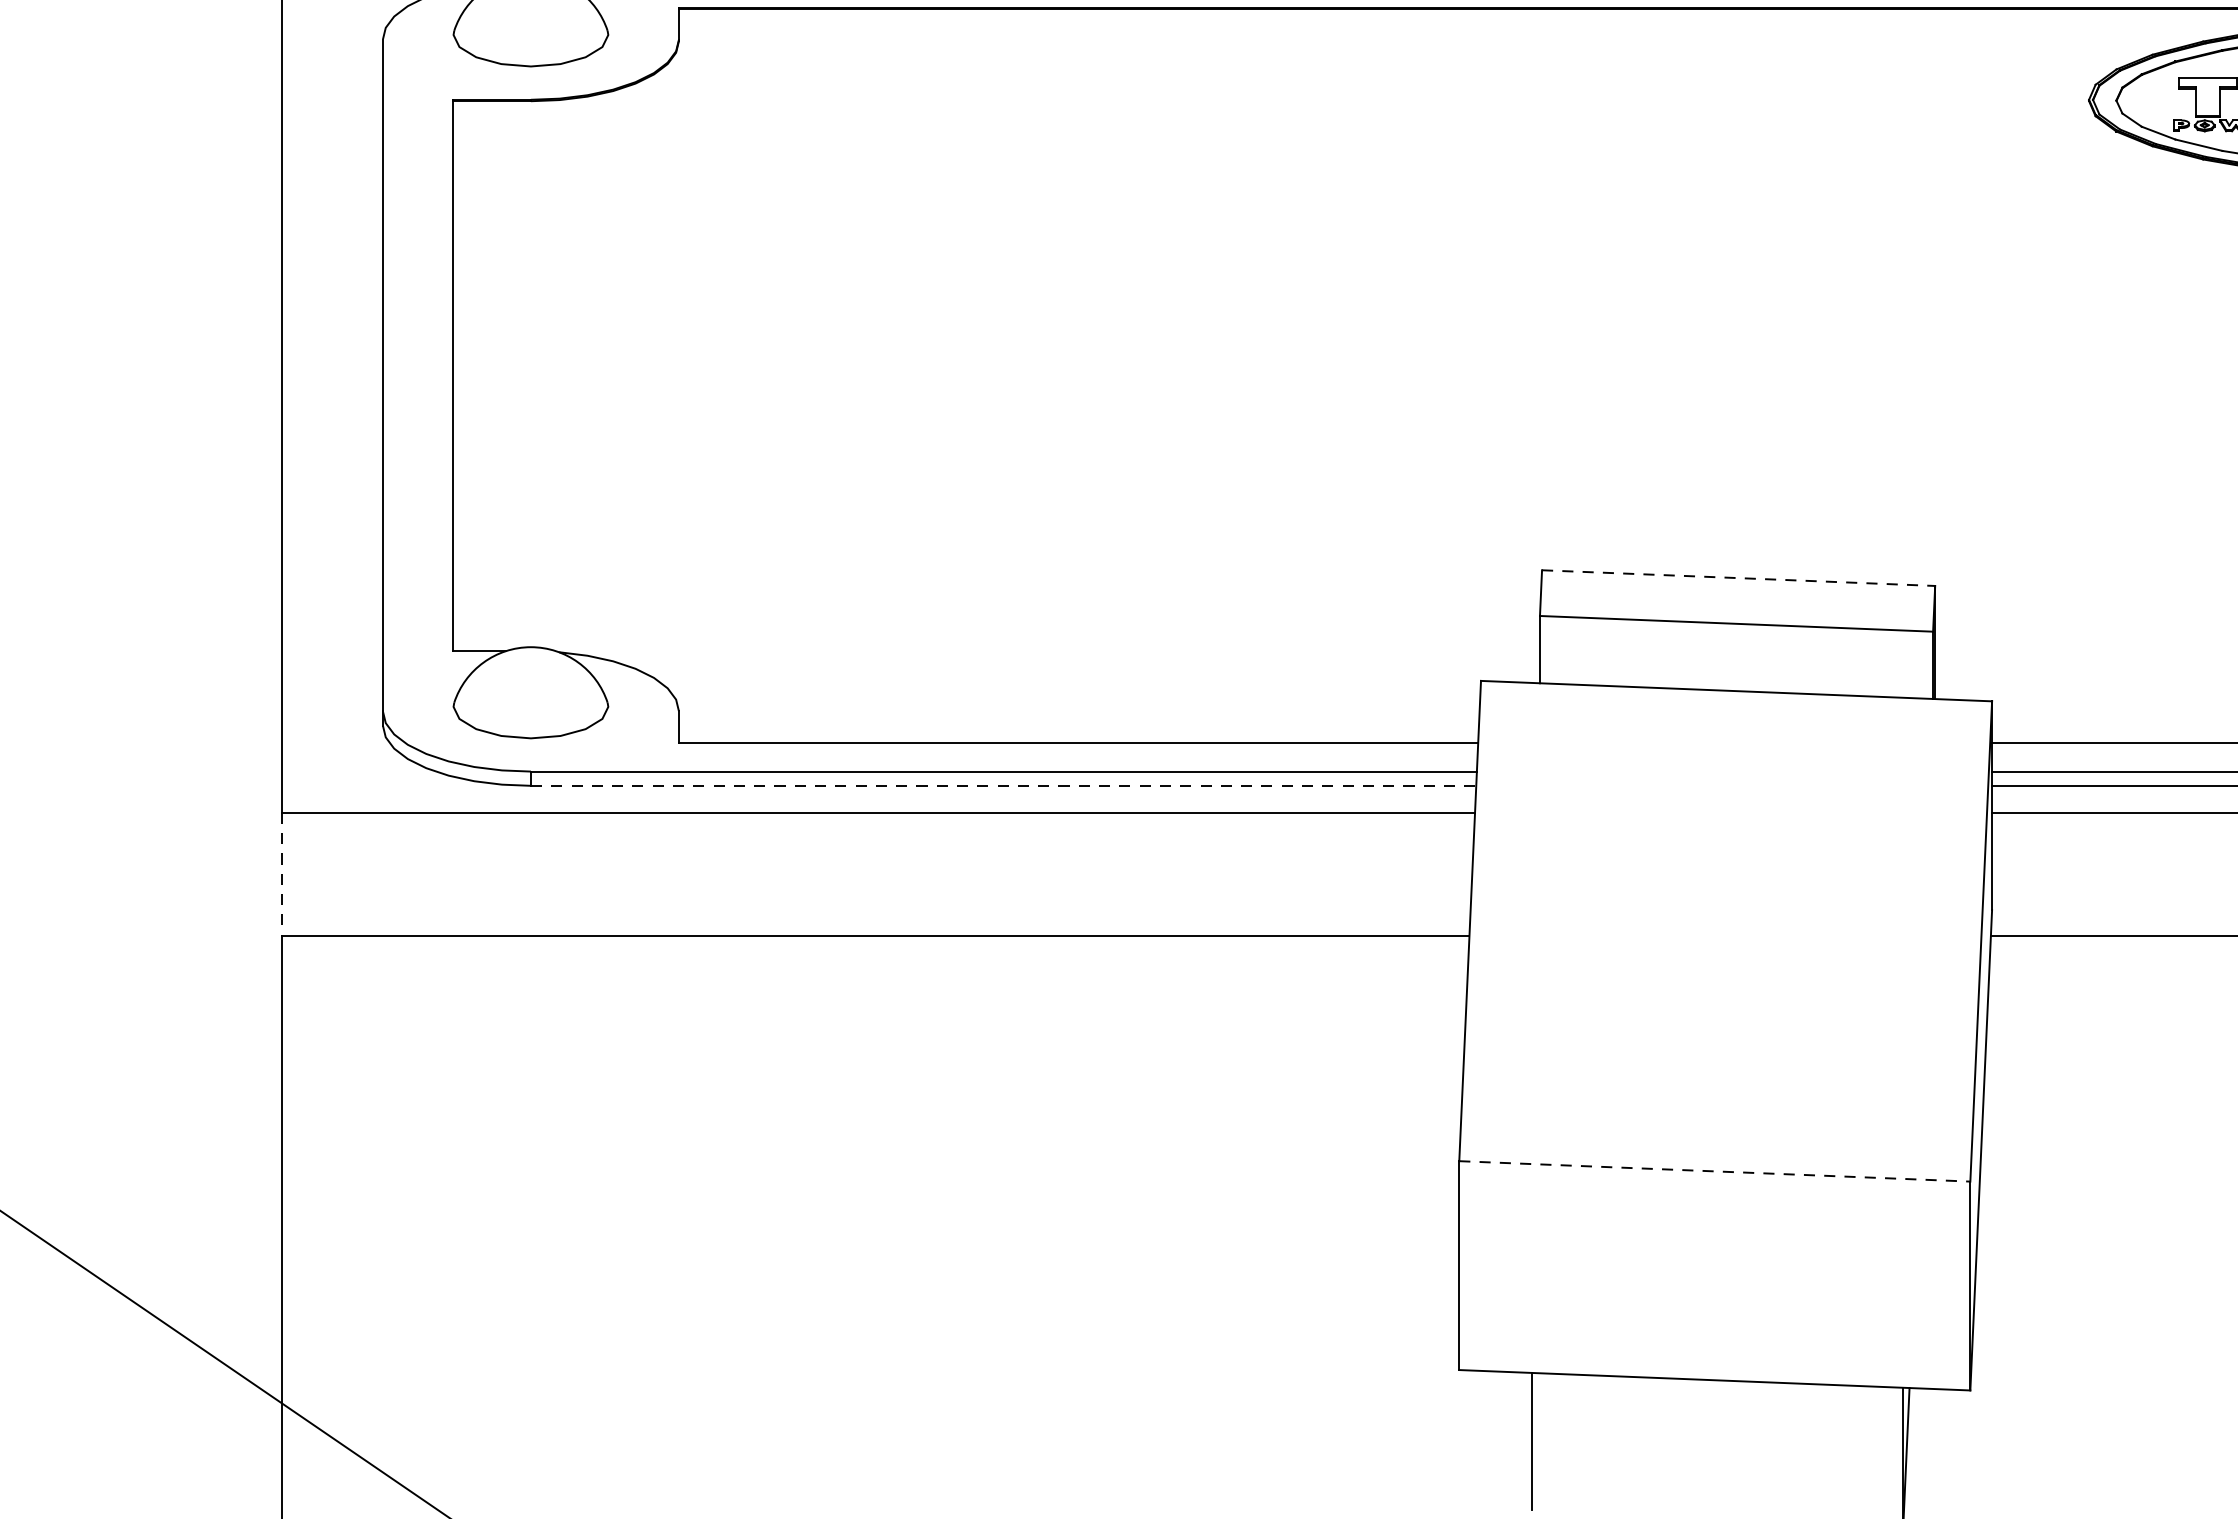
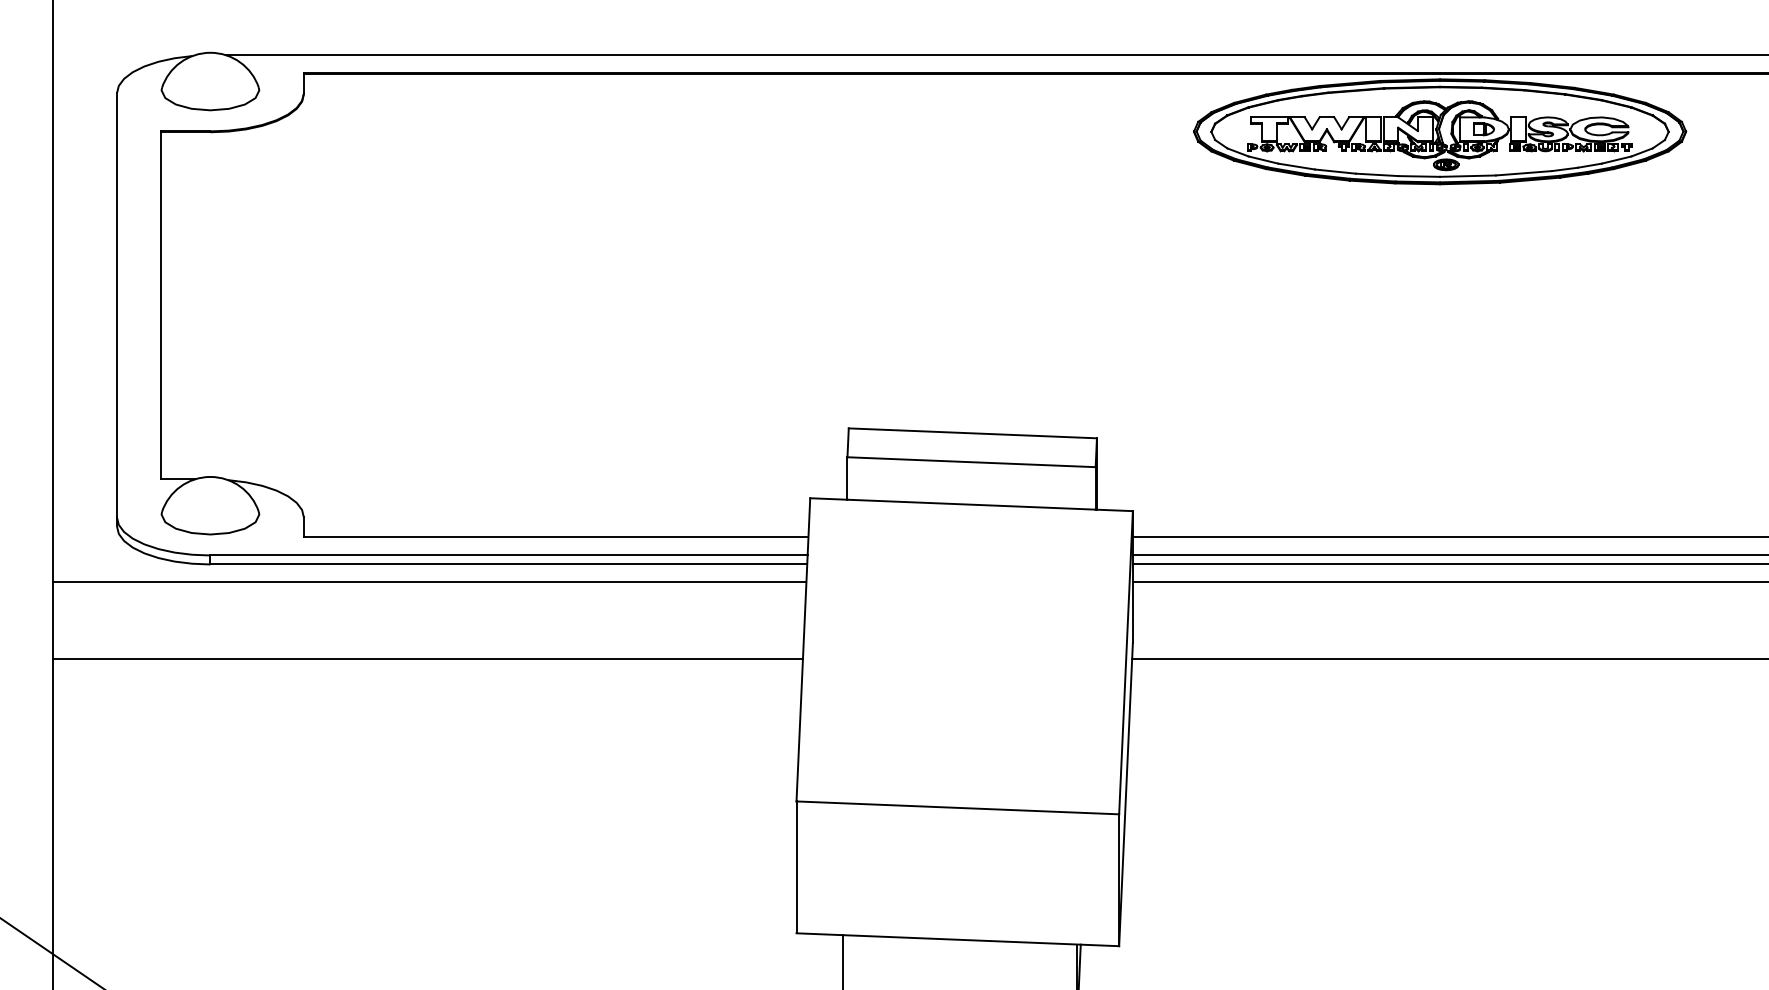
line: (1739, 578) -> (973, 433), dashed -> solid
line: (1004, 785) -> (509, 564), dashed -> solid
line: (282, 874) -> (53, 620), dashed -> solid
line: (1715, 1170) -> (958, 807), dashed -> solid

